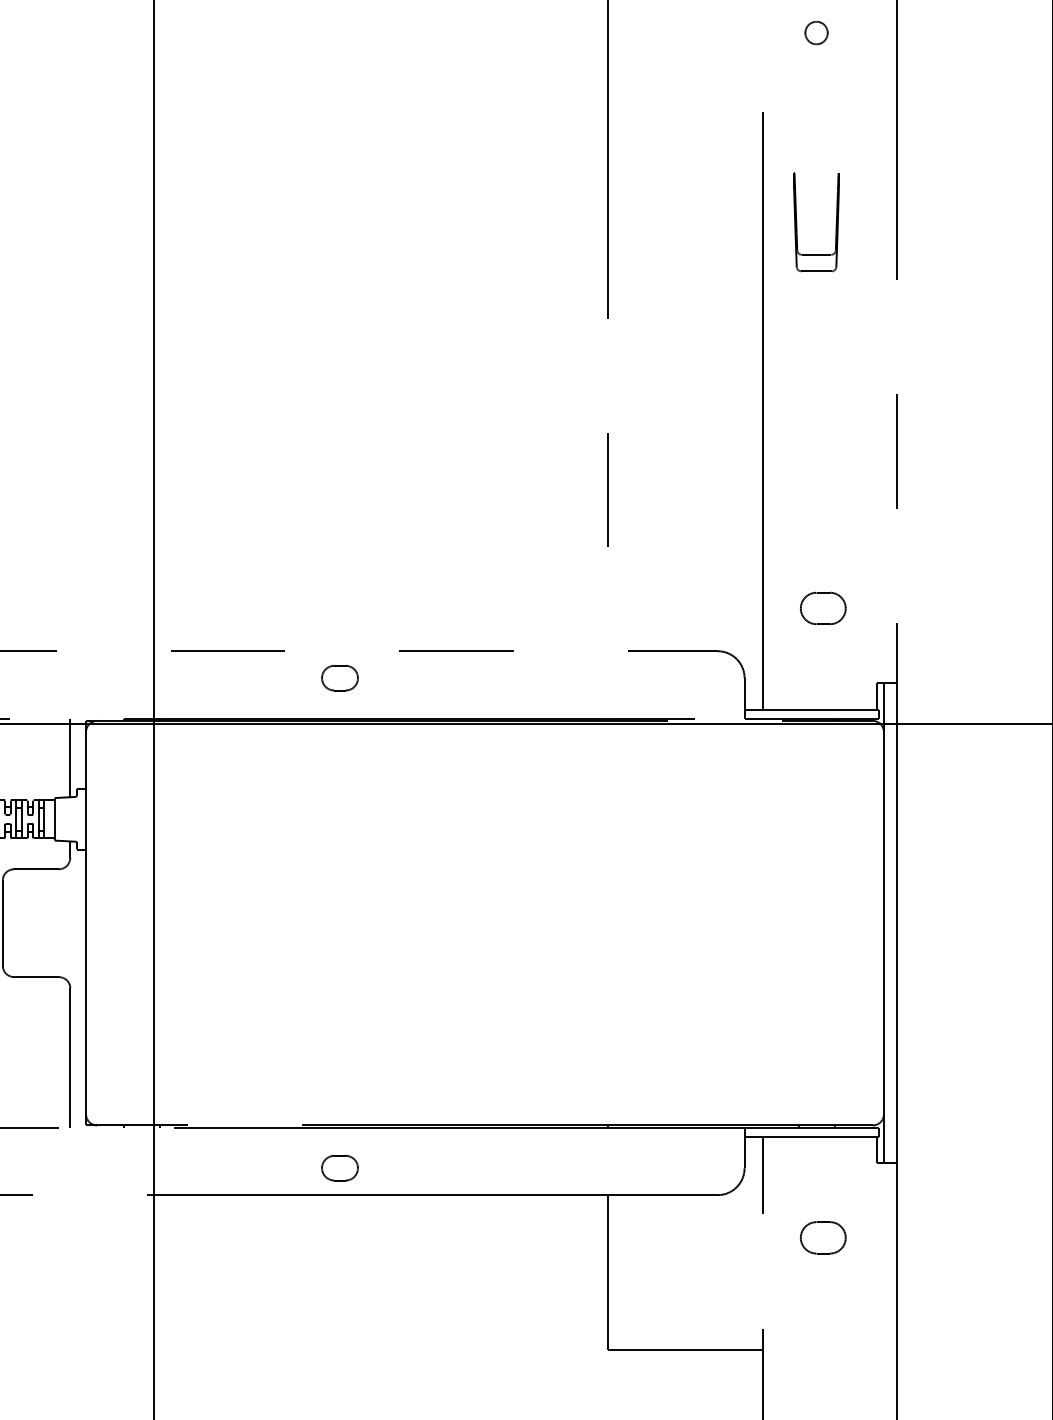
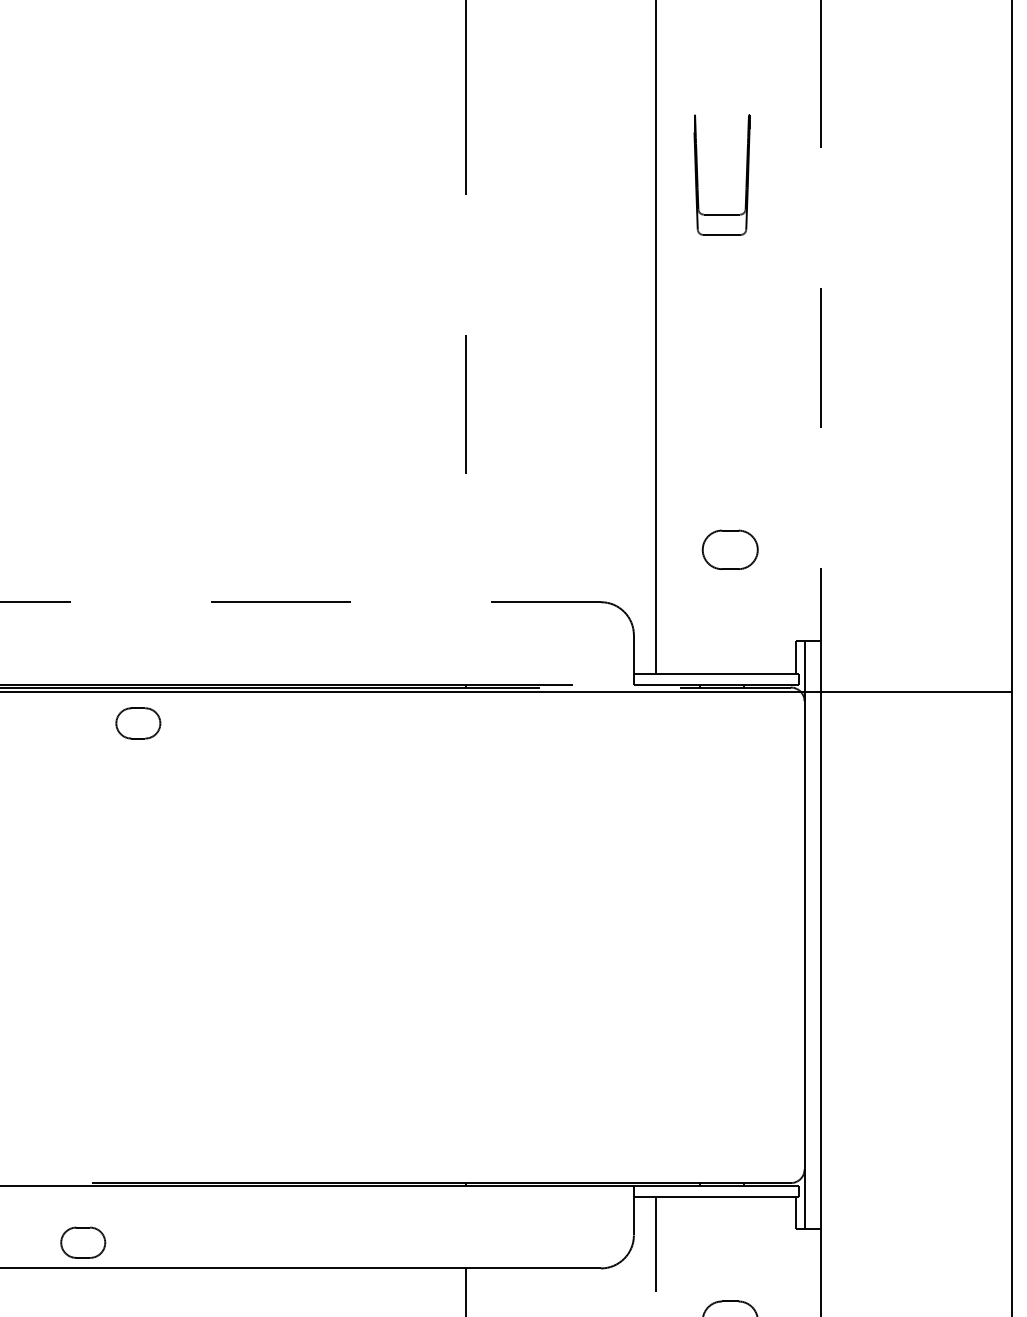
part: (797, 222) -> (698, 175), moved
part: (339, 678) -> (137, 723), moved
part: (339, 1168) -> (82, 1243), moved

